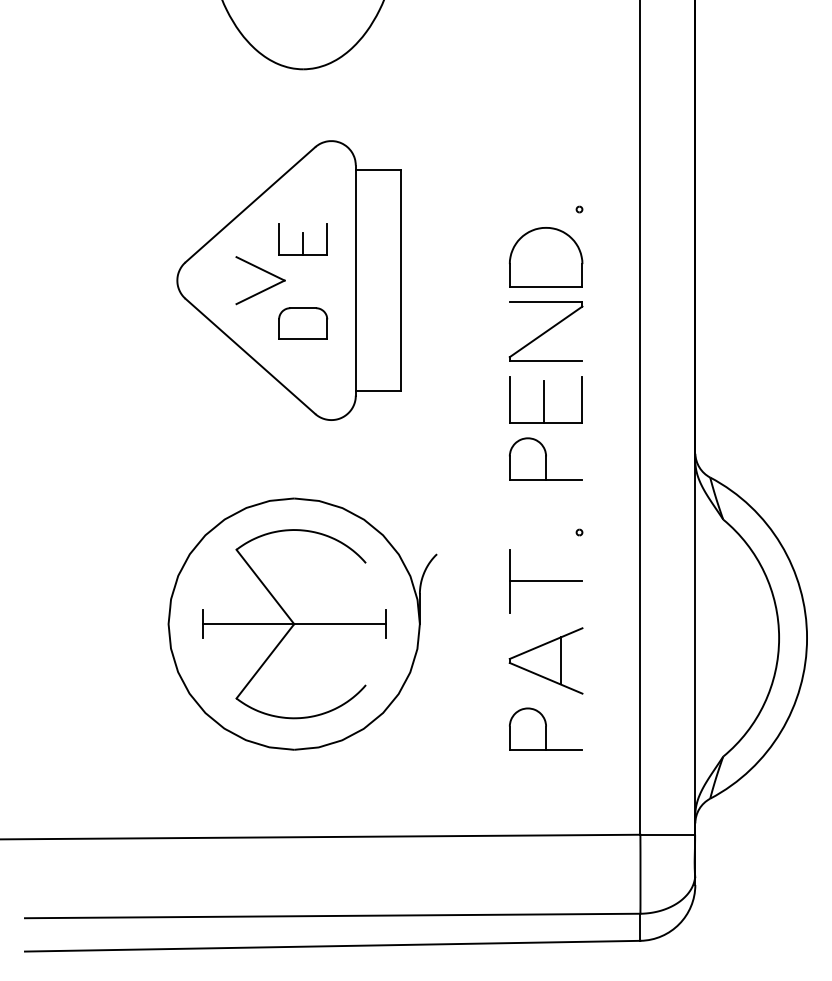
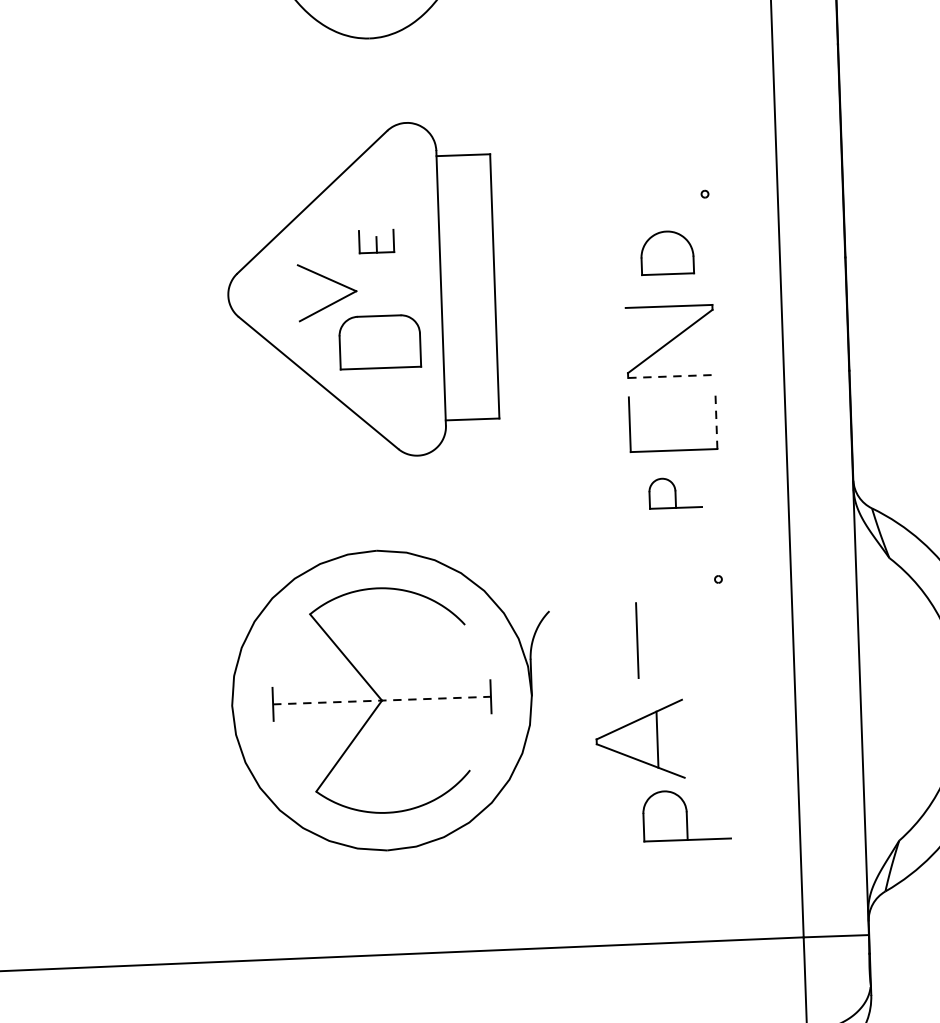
part: (302, 239) -> (375, 241), size x0.6
part: (546, 257) -> (667, 252), size x0.6
part: (303, 323) -> (380, 341), size x1.4
line: (546, 361) -> (671, 376), solid -> dashed
line: (582, 400) -> (716, 421), solid -> dashed
line: (543, 401) -> (670, 424), removed
part: (545, 458) -> (674, 492), size x0.6
line: (545, 581) -> (679, 639), removed
line: (294, 624) -> (382, 700), solid -> dashed
part: (545, 660) -> (639, 739), moved

